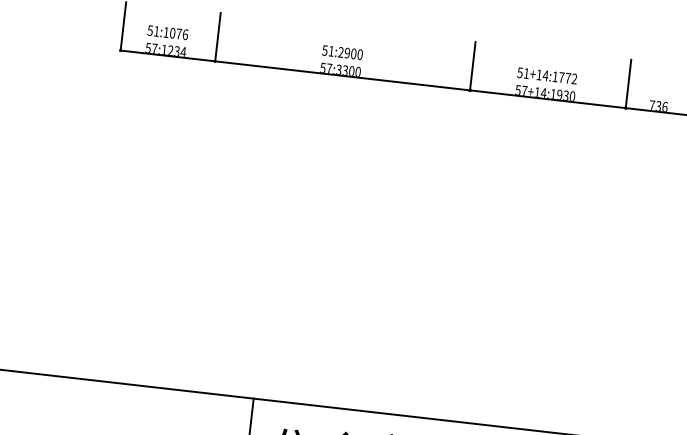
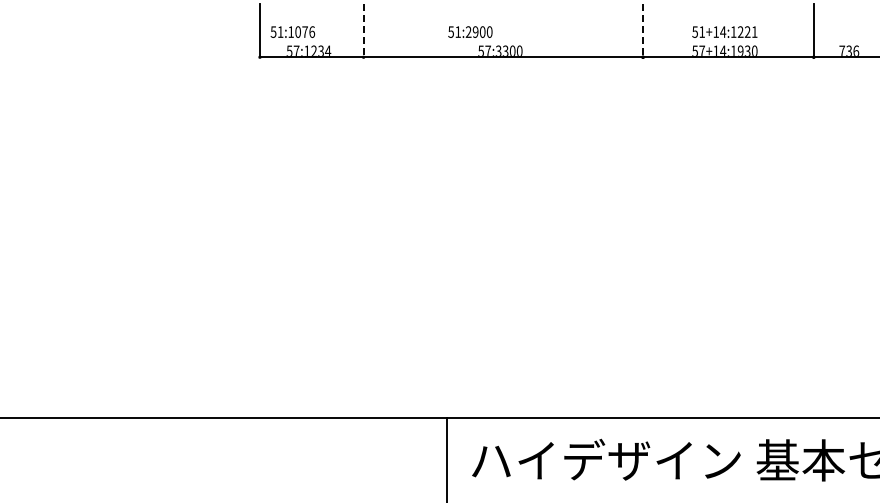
text: (167, 32) -> (292, 31), moved
line: (217, 36) -> (363, 30), solid -> dashed
text: (342, 52) -> (470, 31), moved
line: (473, 66) -> (643, 30), solid -> dashed
text: (567, 77) -> (747, 31), 51+14:1772 -> 51+14:1221

